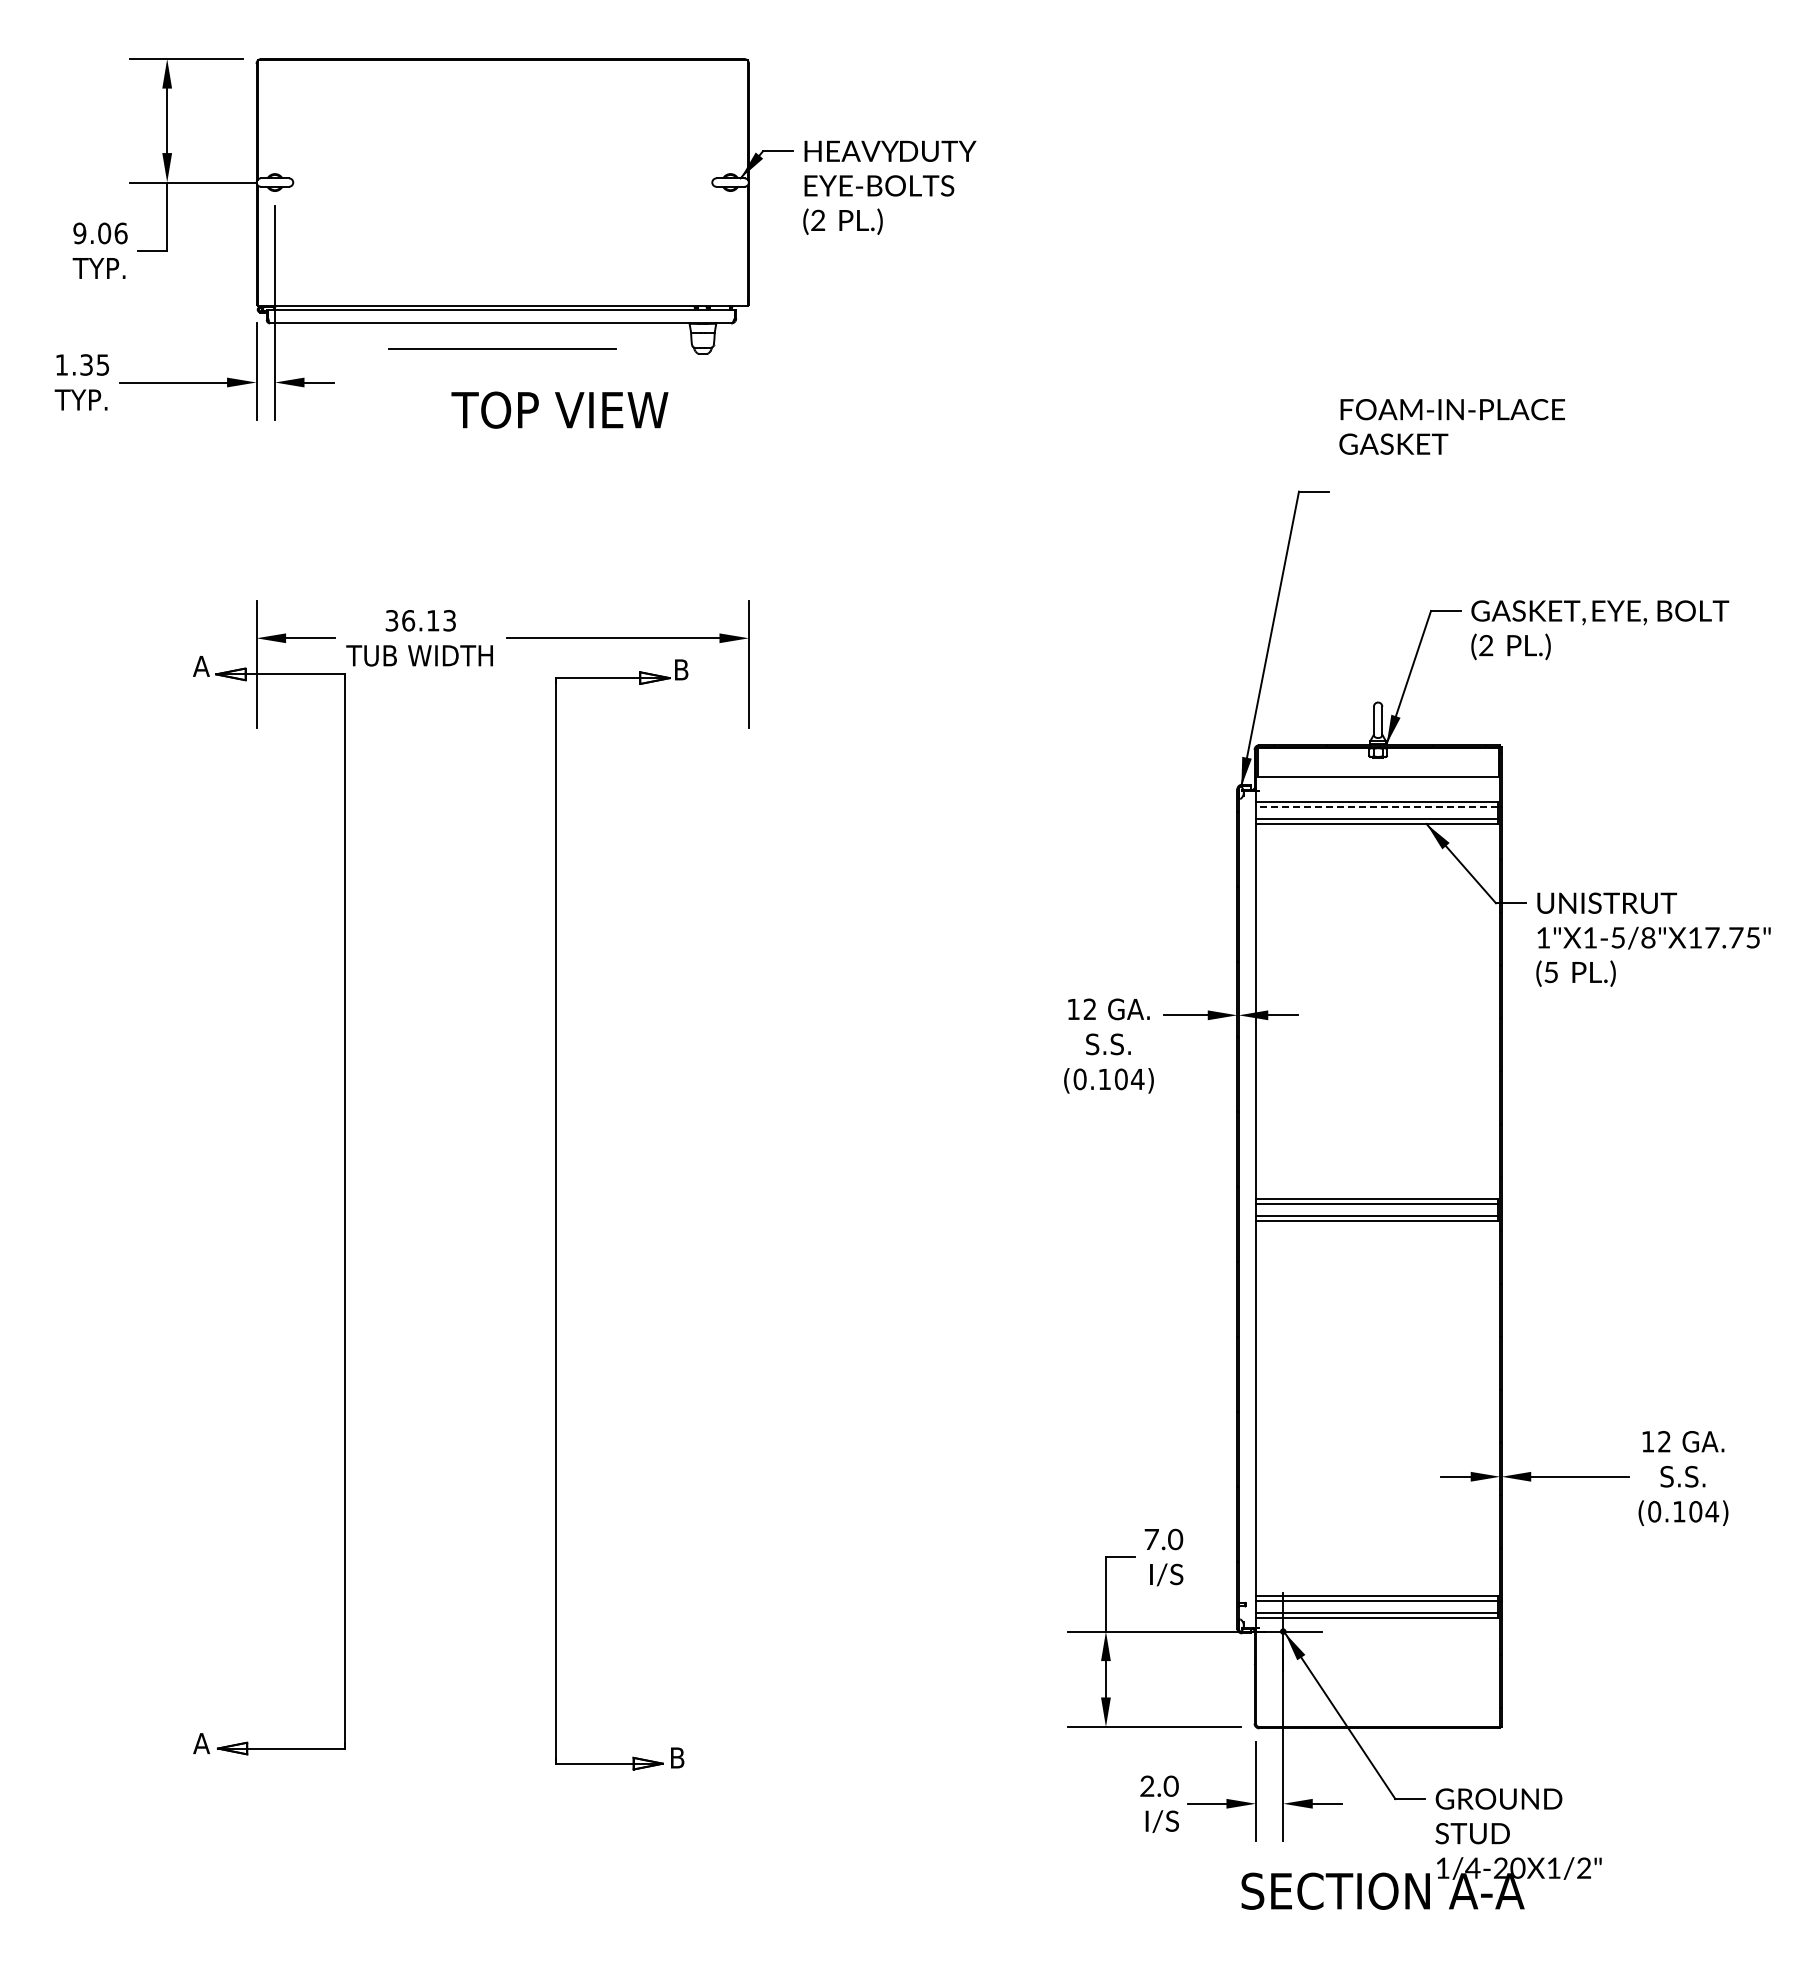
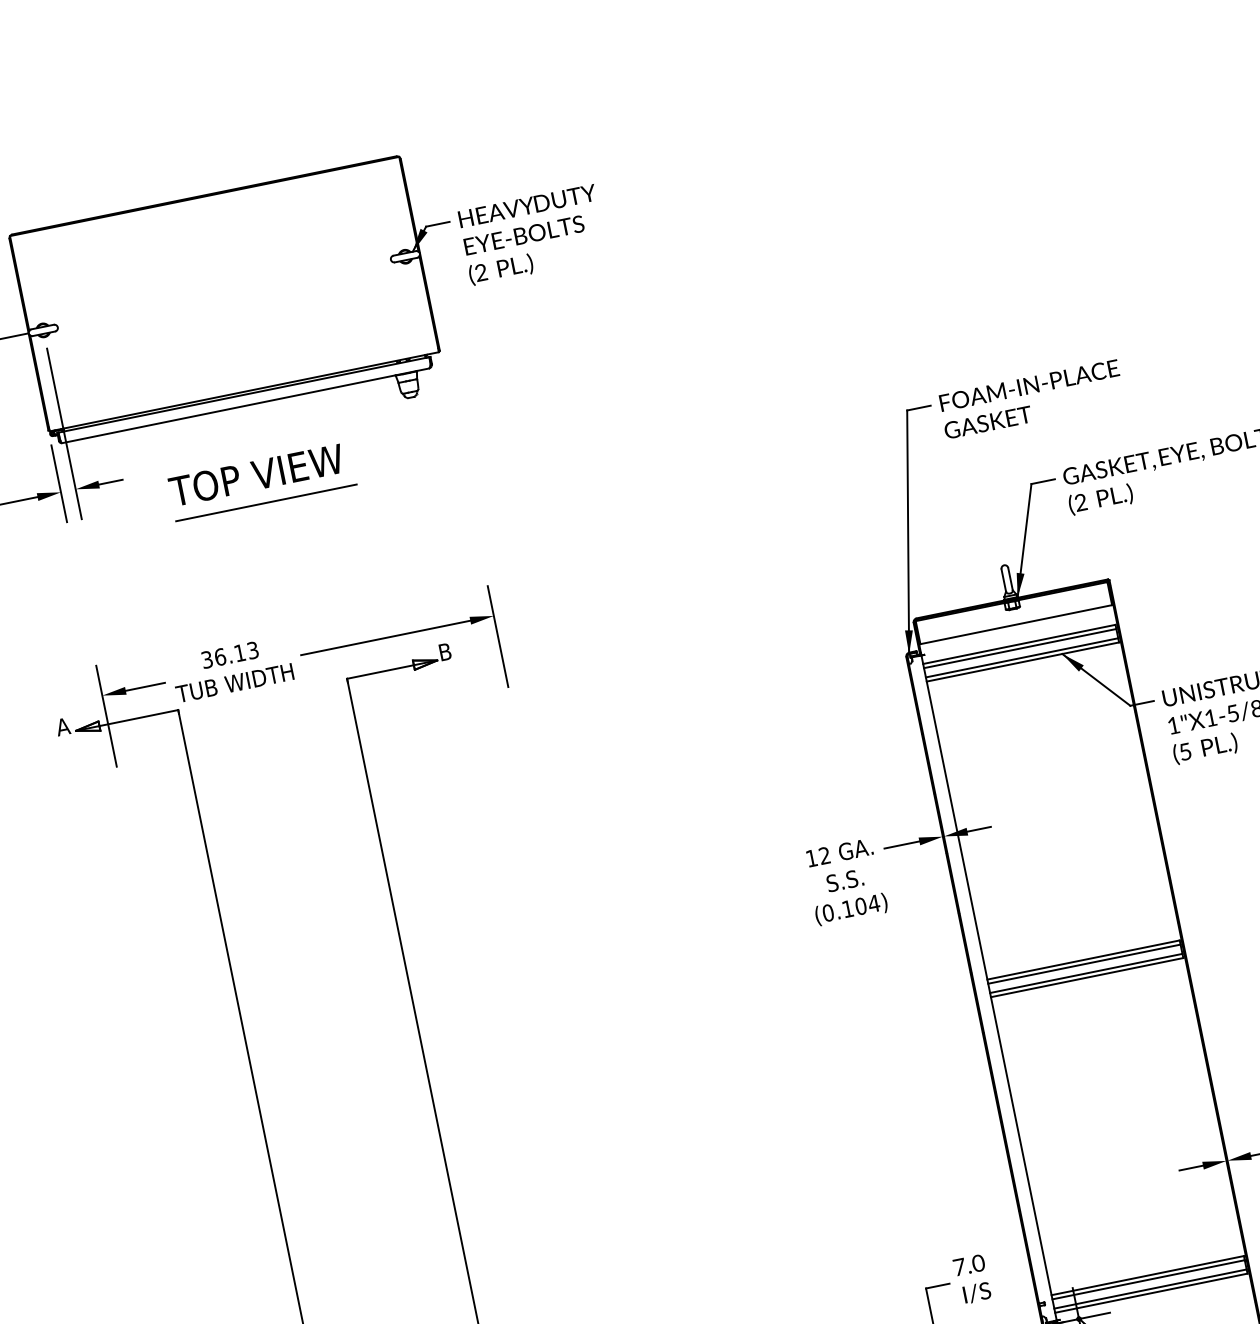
line: (502, 348) -> (266, 502), moved
text: (559, 409) -> (256, 474), moved
text: (1451, 426) -> (1031, 399), moved
line: (1376, 807) -> (1019, 649), dashed -> solid

